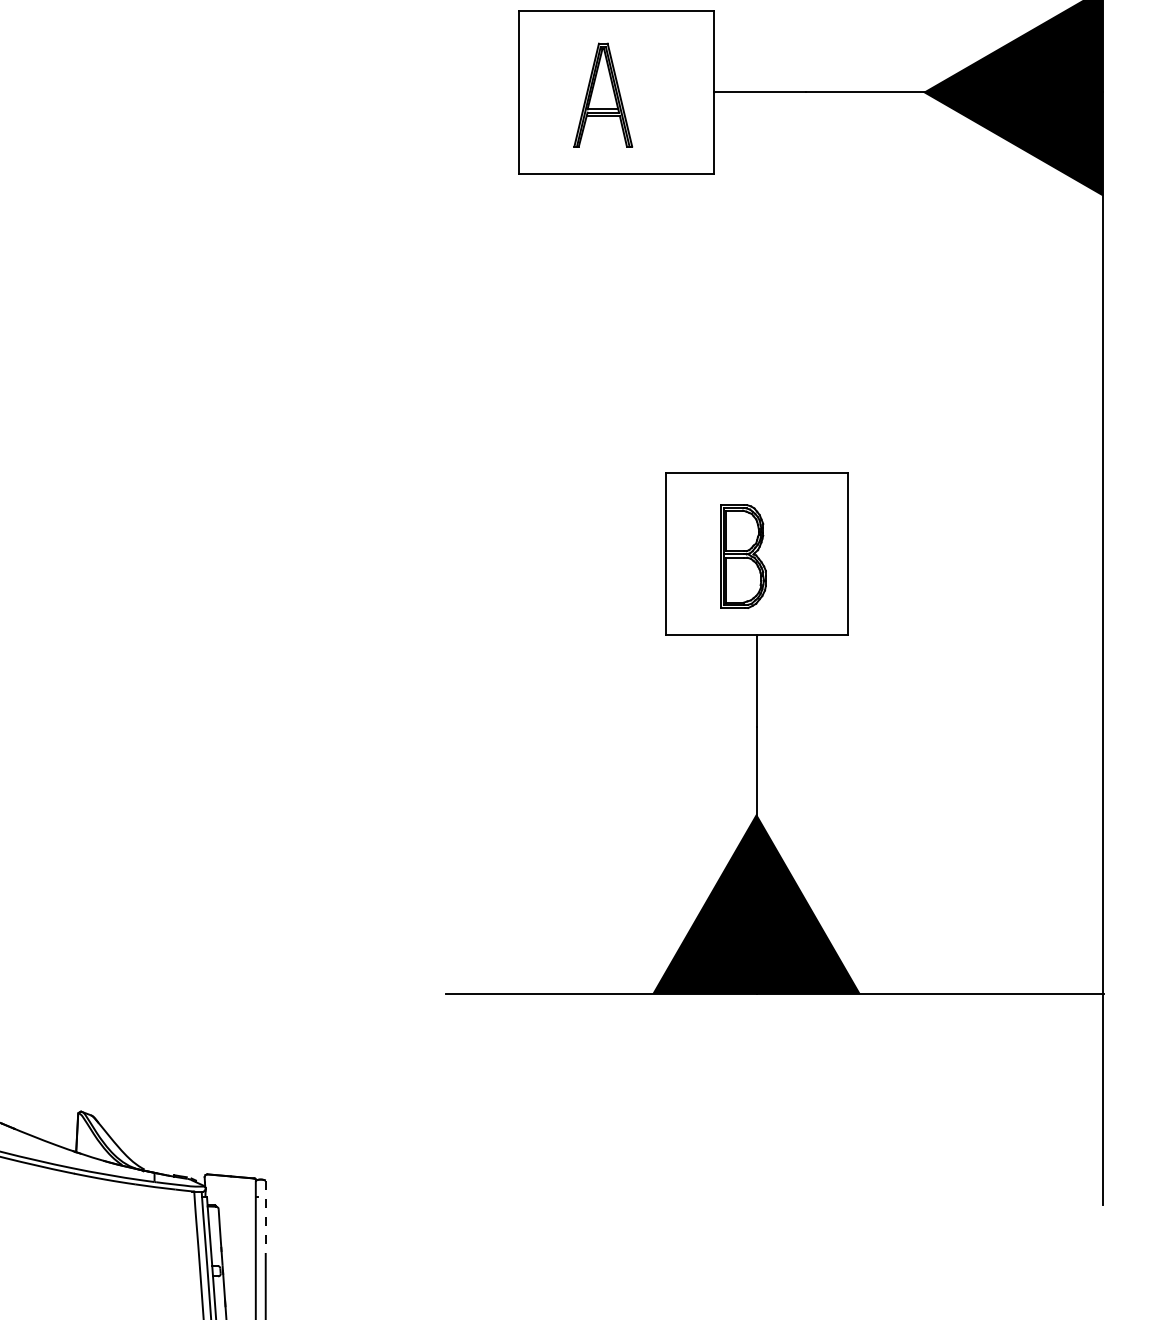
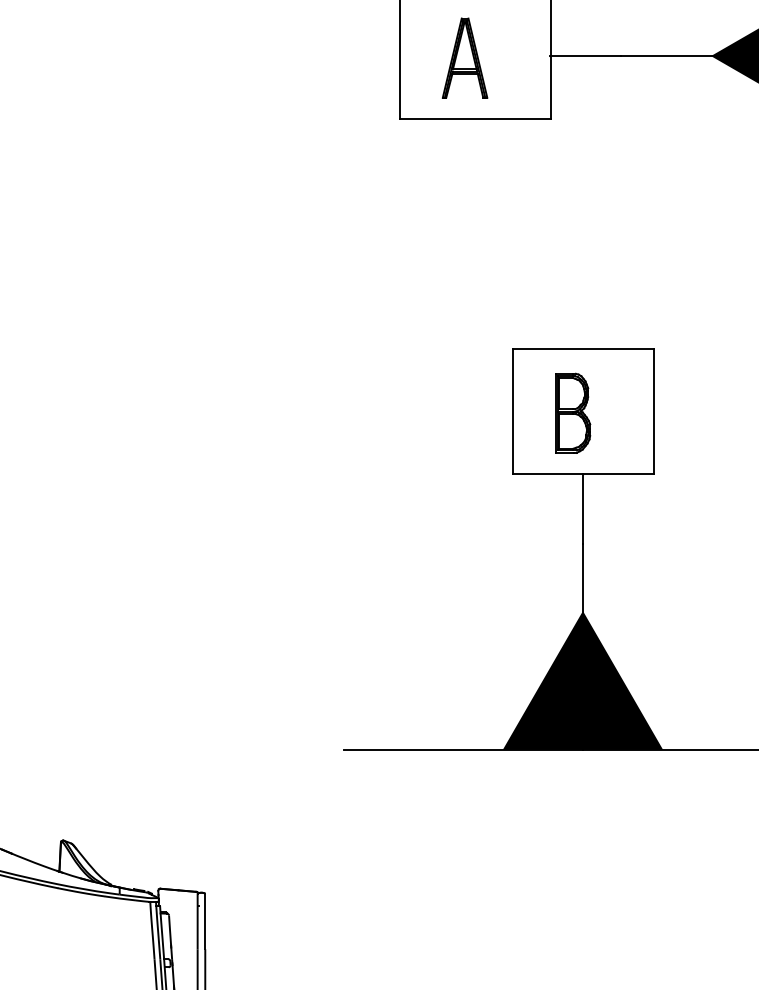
line: (265, 1217) -> (205, 921), dashed -> solid

